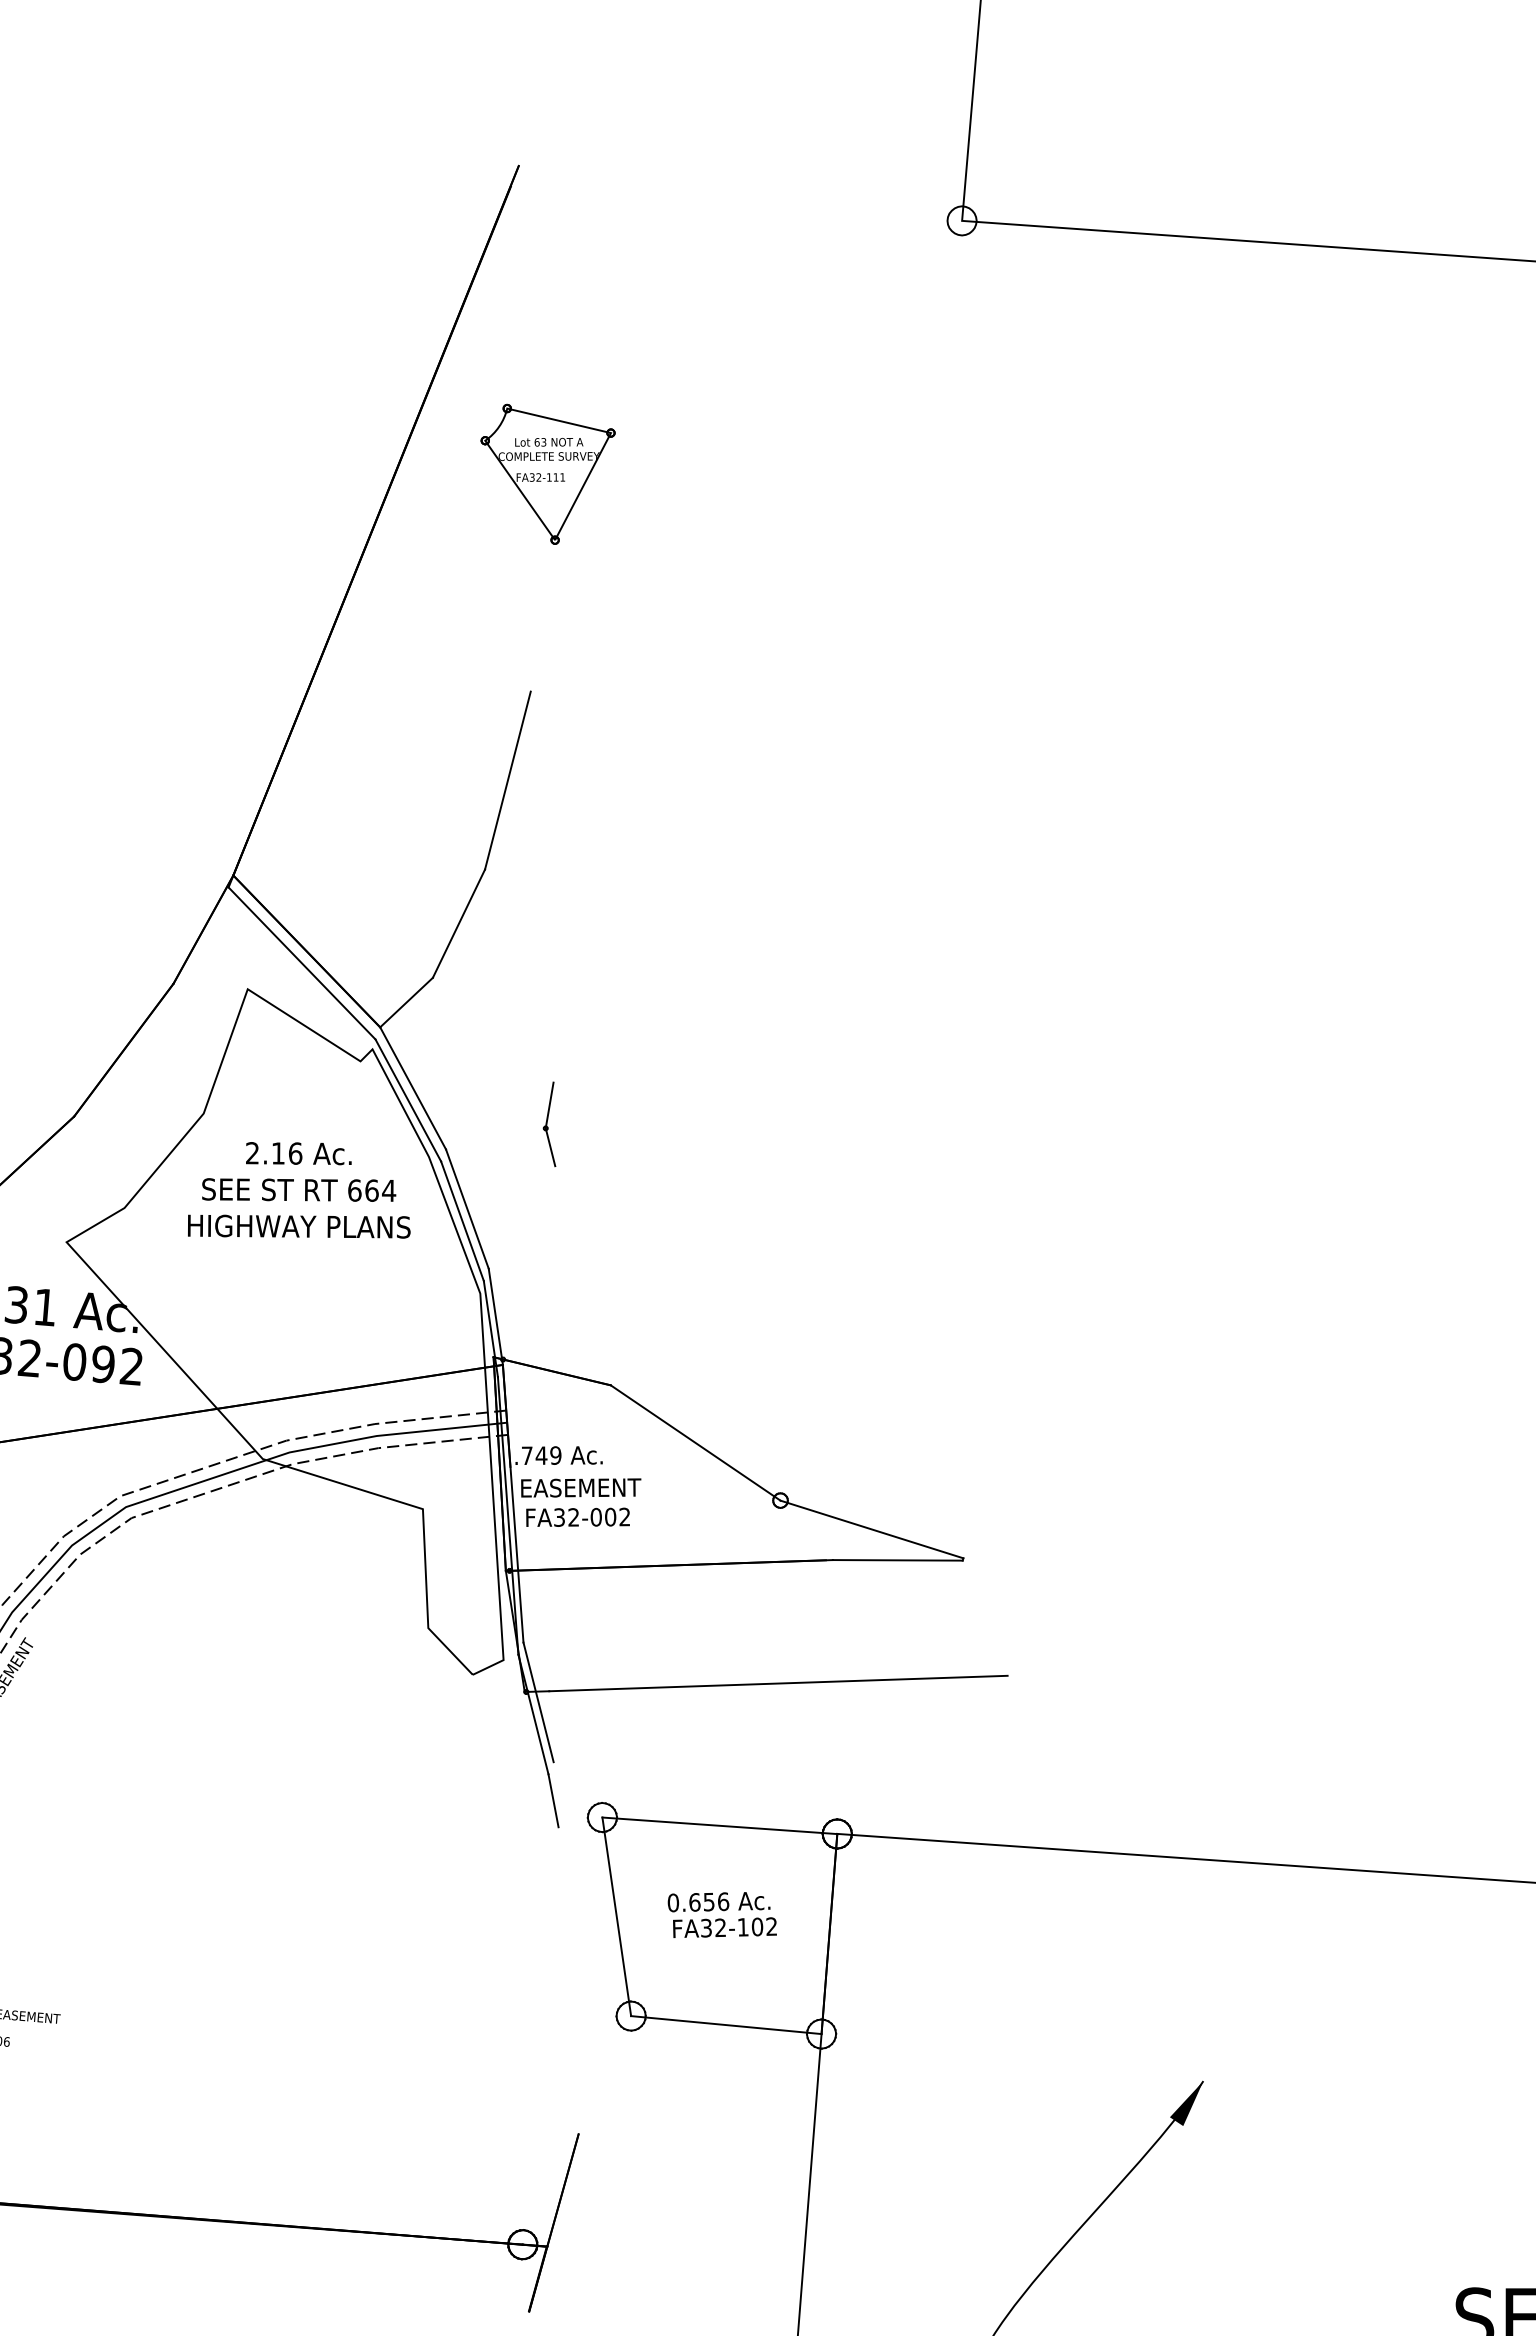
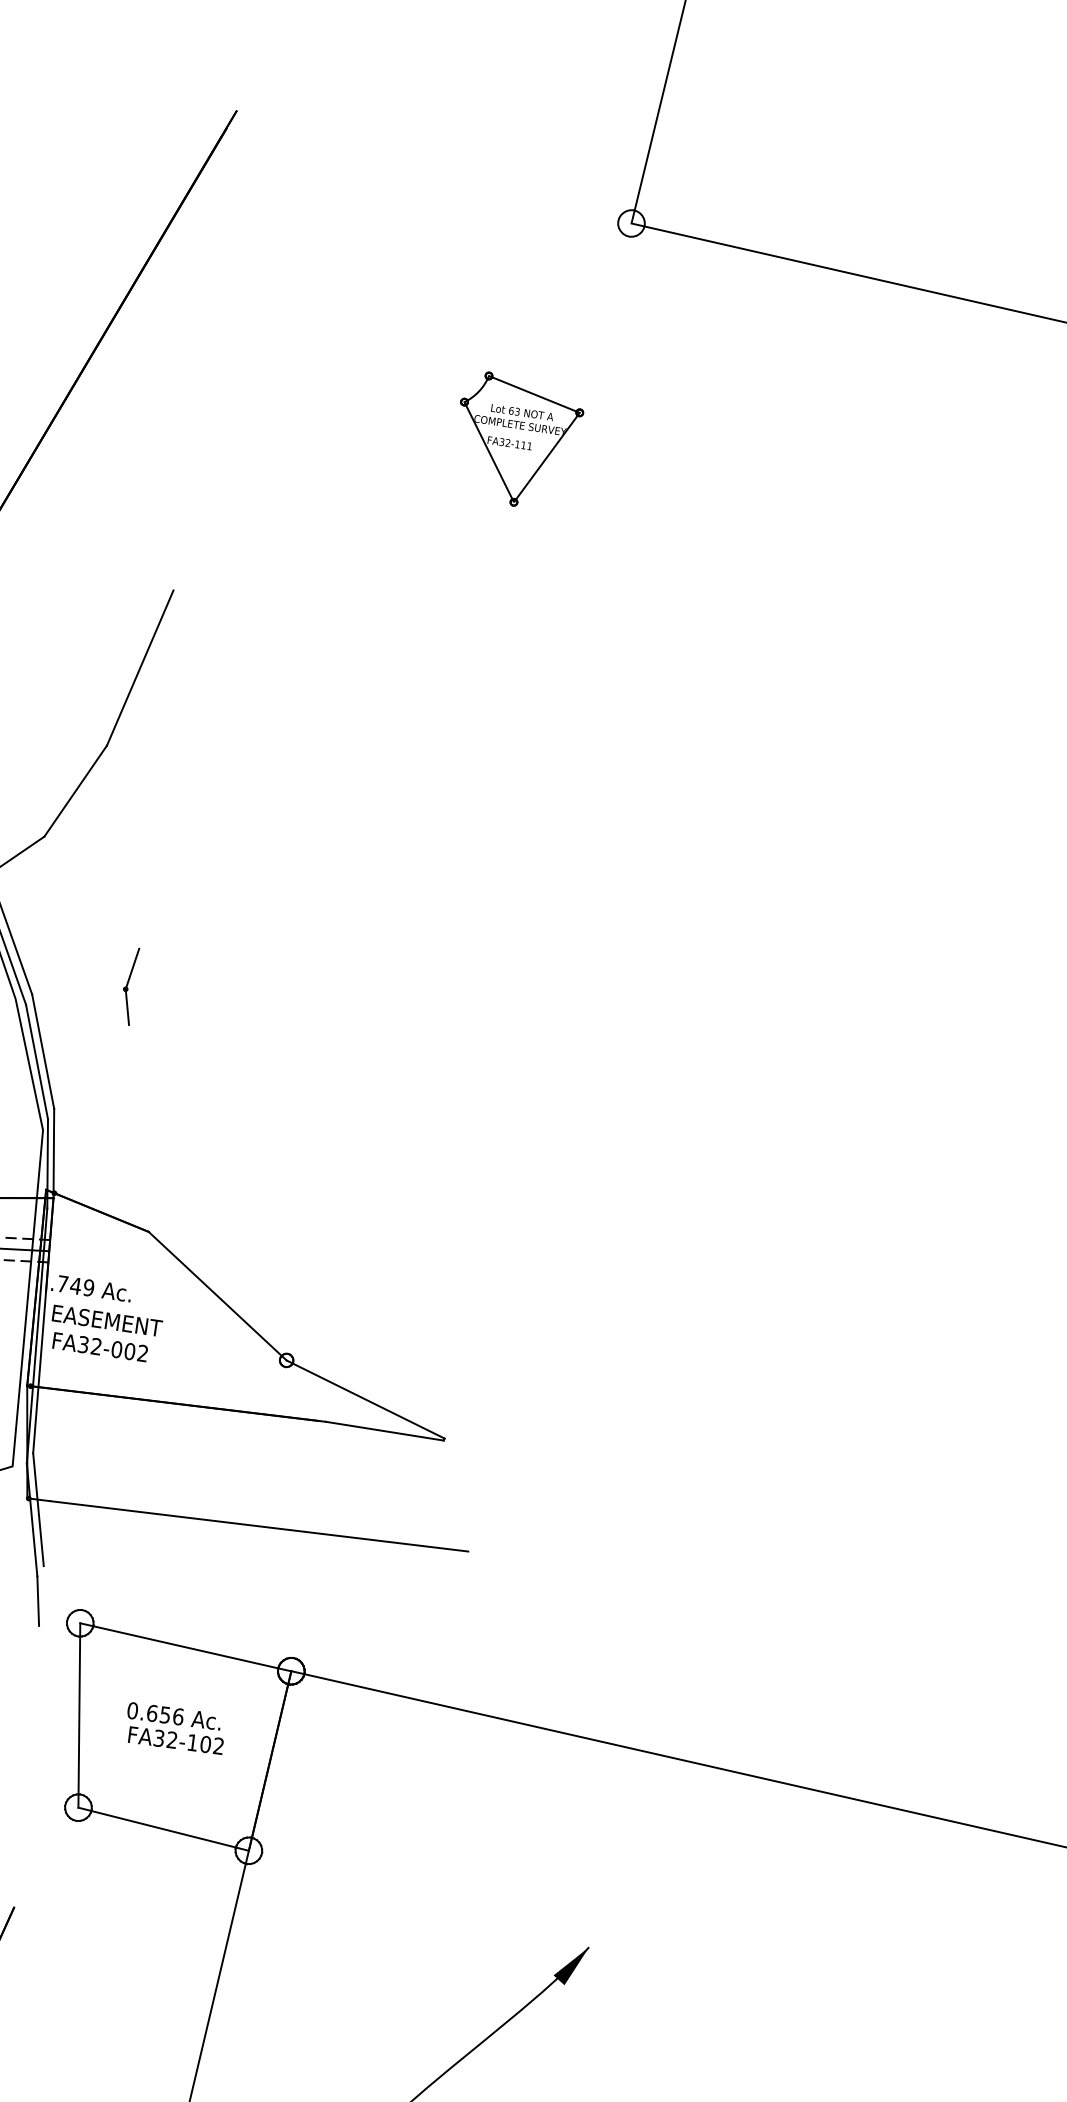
part: (547, 473) -> (516, 440), moved

